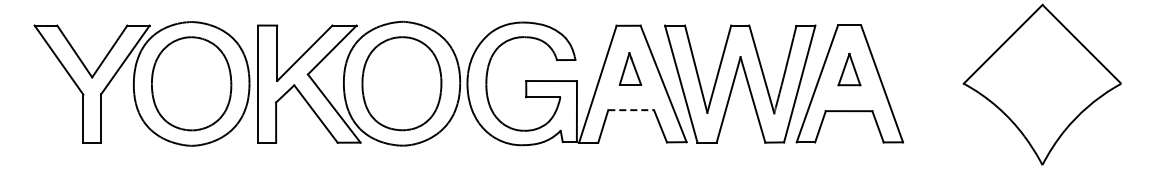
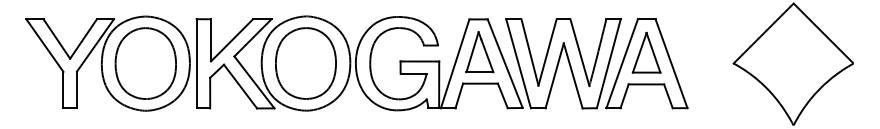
part: (630, 68) -> (479, 51), size x1.67
part: (849, 69) -> (646, 52), size x1.67
line: (631, 110) -> (480, 83), dashed -> solid

